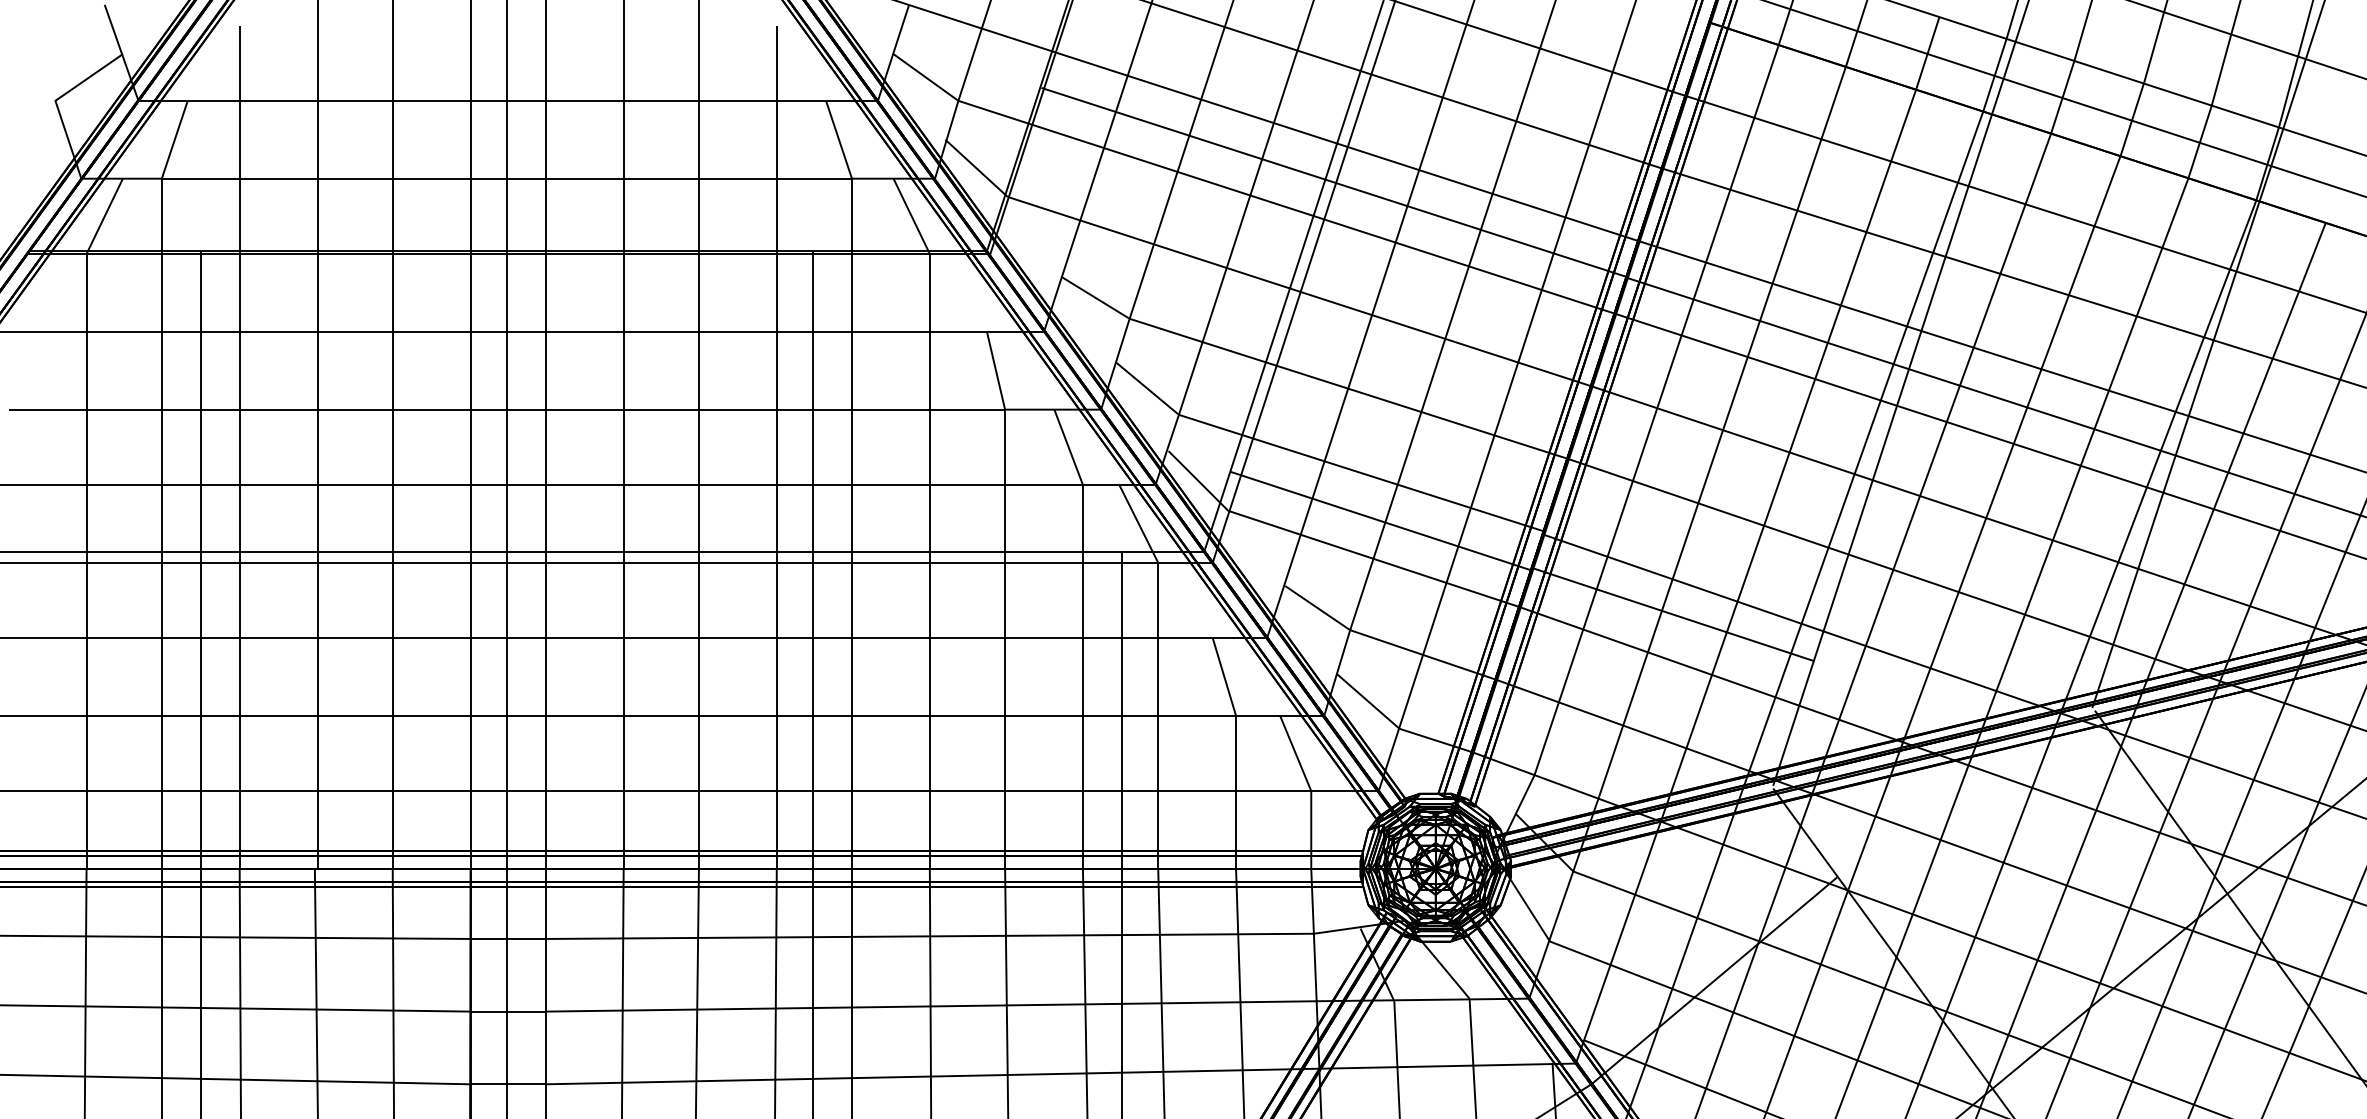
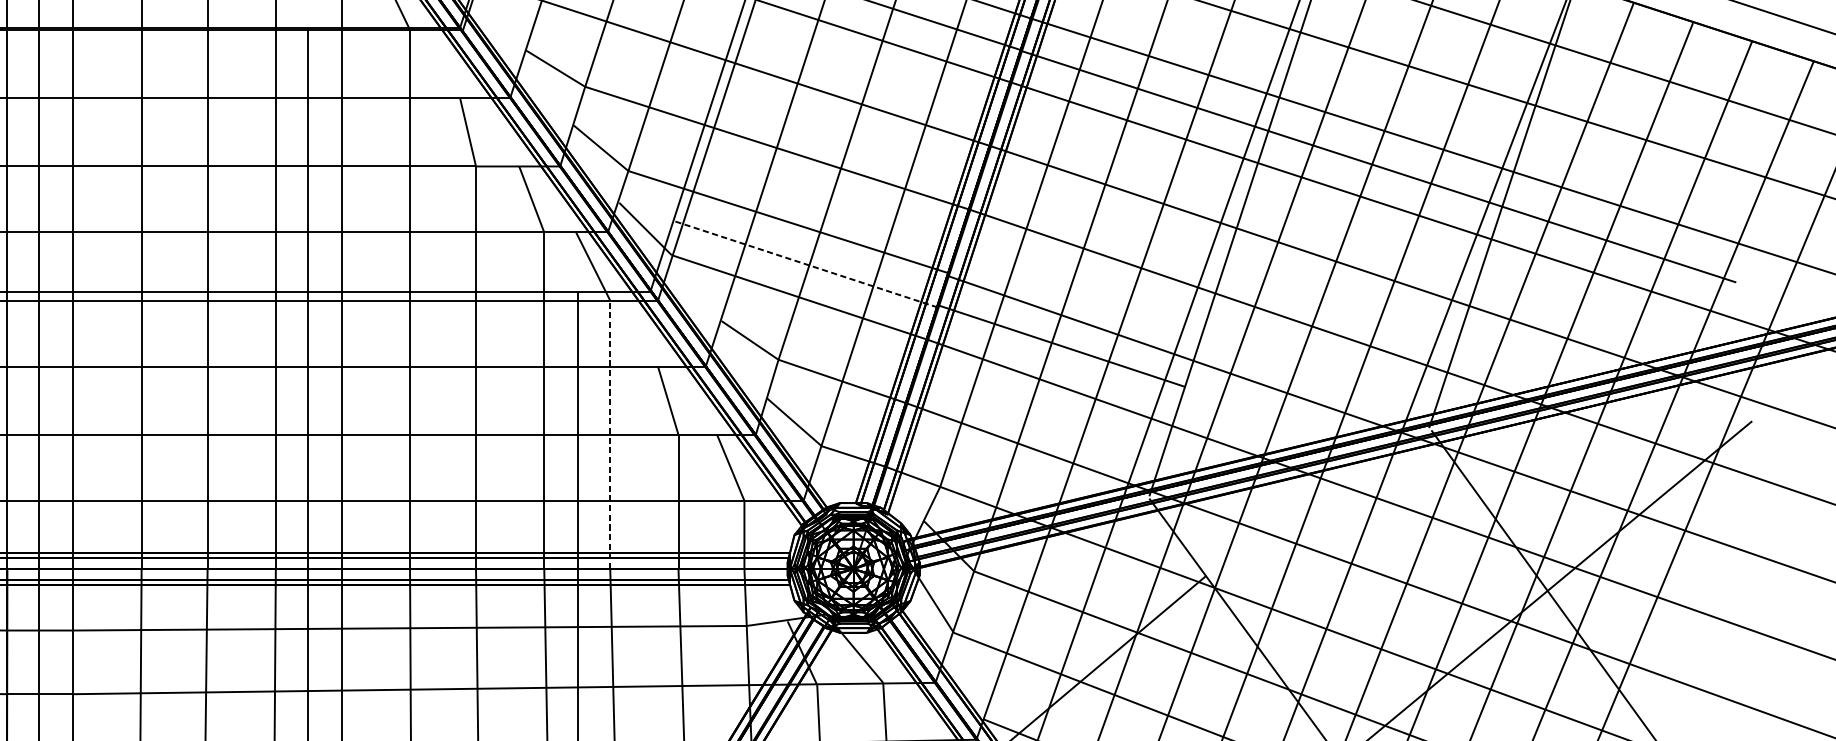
line: (1380, 521) -> (805, 264), solid -> dashed
line: (1158, 715) -> (610, 434), solid -> dashed

